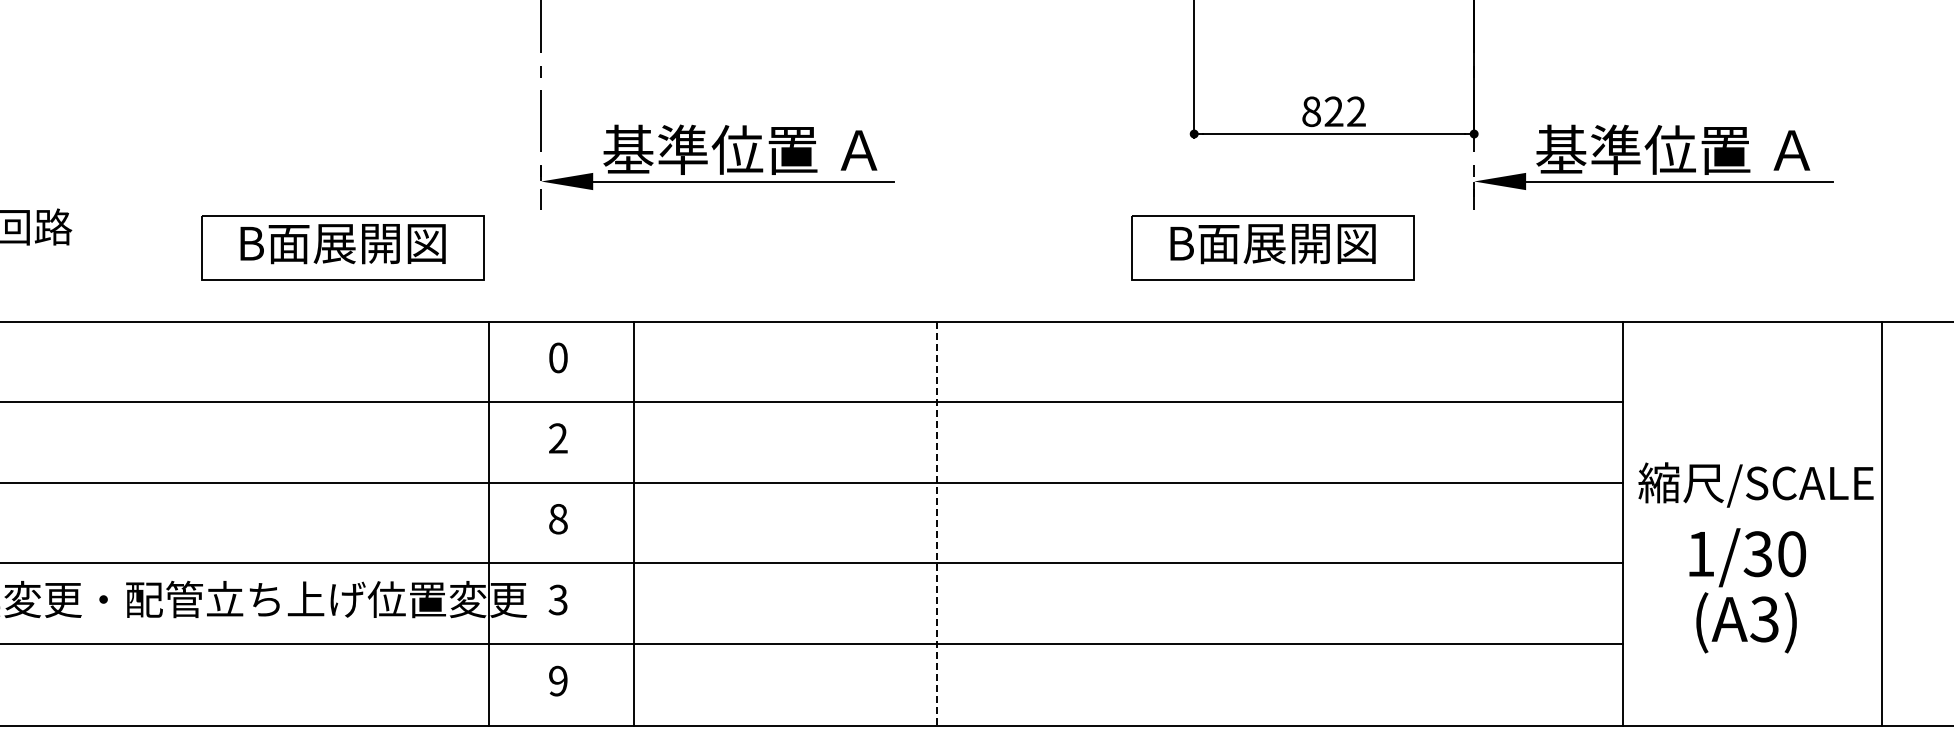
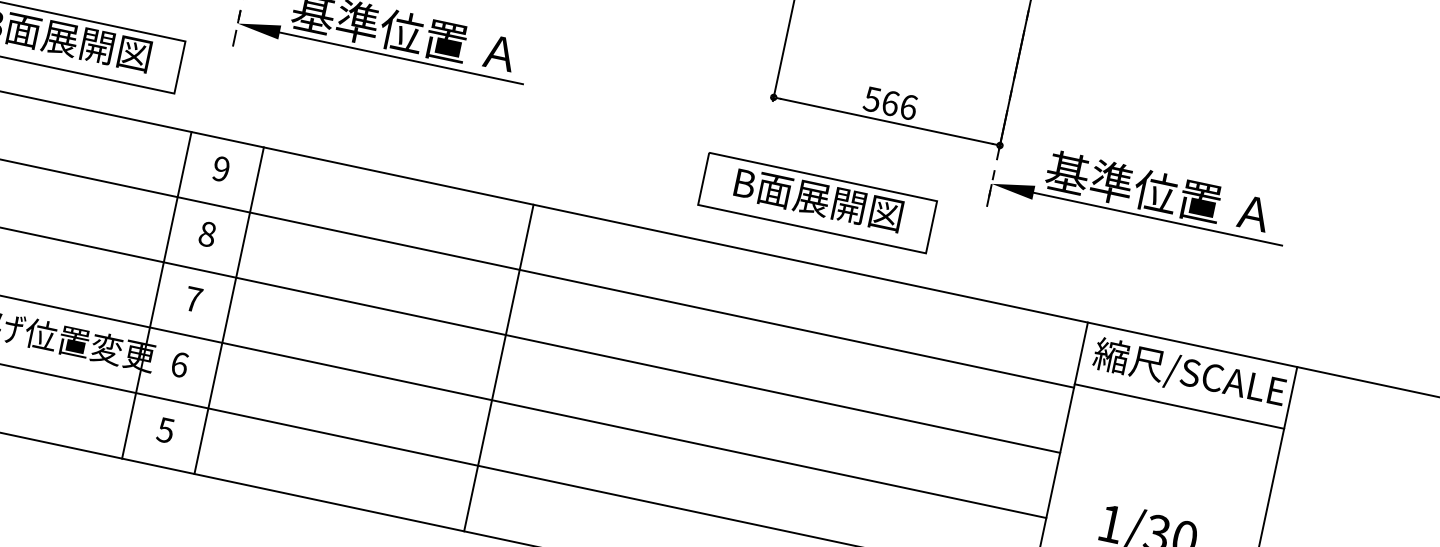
text: (1333, 111) -> (890, 103), 822 -> 566
text: (558, 357) -> (221, 168), 0 -> 9
line: (1751, 397) -> (1178, 406), added
text: (558, 438) -> (207, 234), 2 -> 8
text: (1755, 484) -> (1189, 373), moved
text: (558, 519) -> (193, 299), 8 -> 7
line: (488, 523) -> (156, 295), moved
line: (634, 523) -> (229, 310), moved
line: (936, 524) -> (498, 368), dashed -> solid
text: (557, 599) -> (179, 364), 3 -> 6
text: (557, 680) -> (165, 429), 9 -> 5

